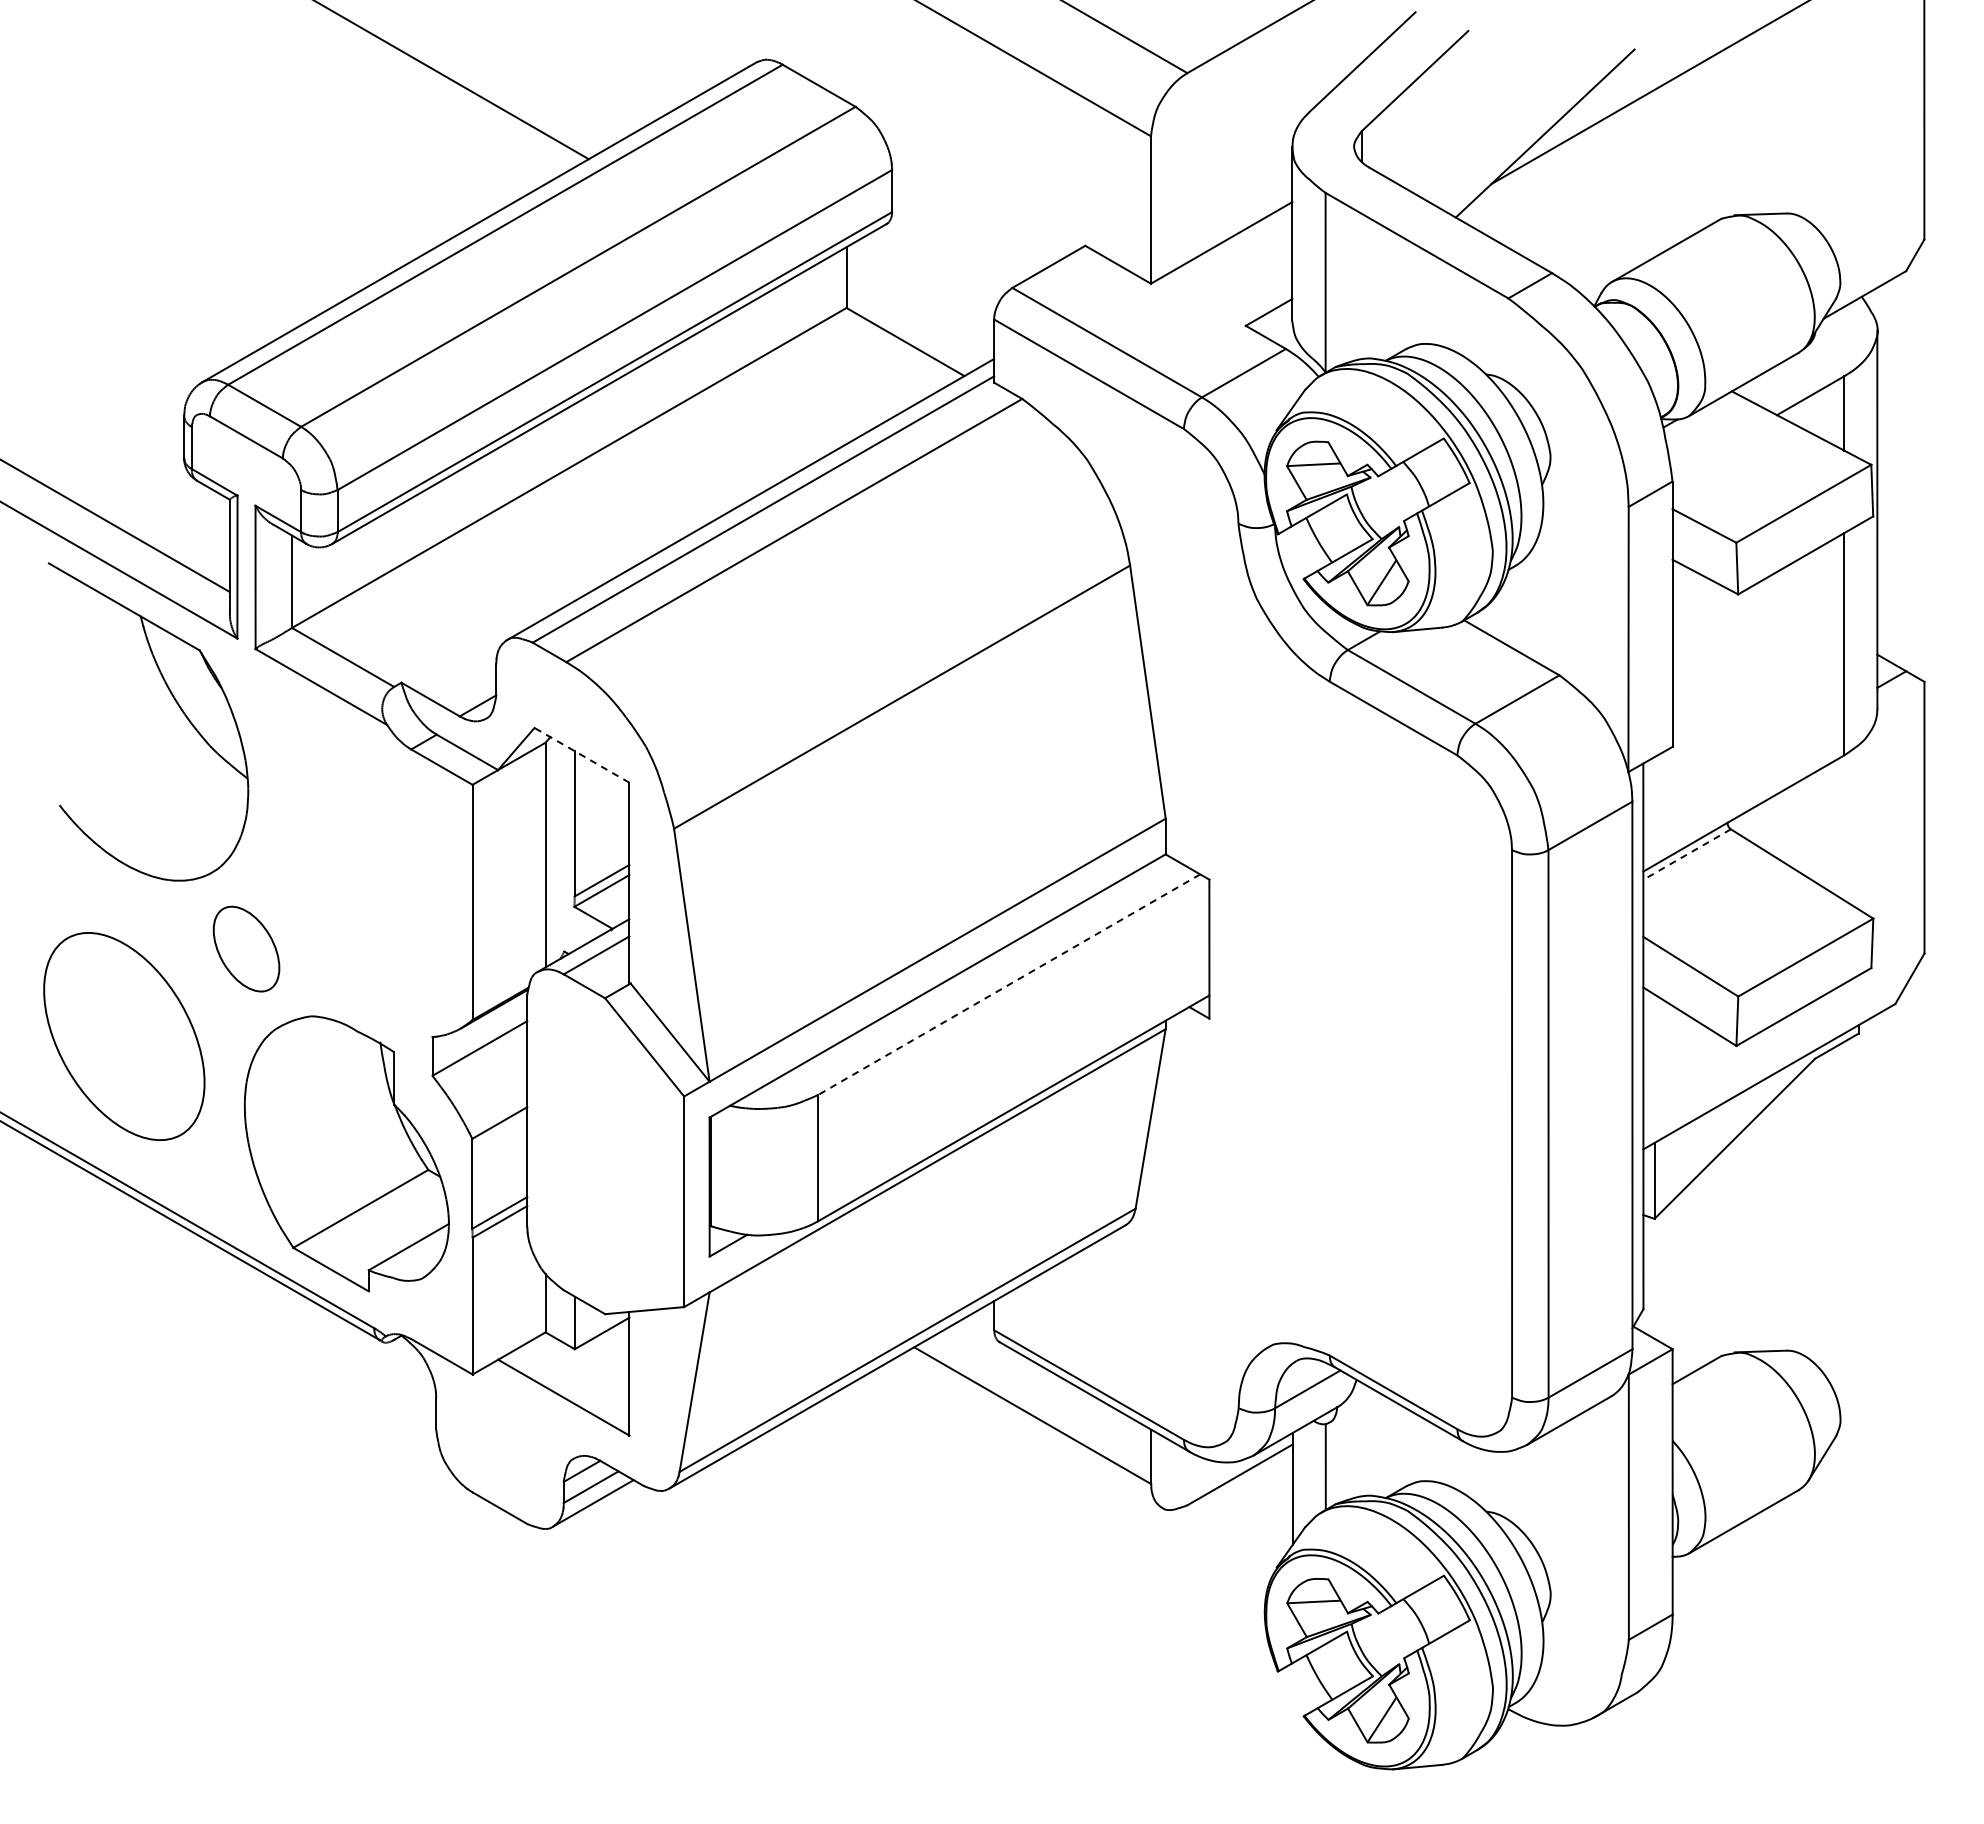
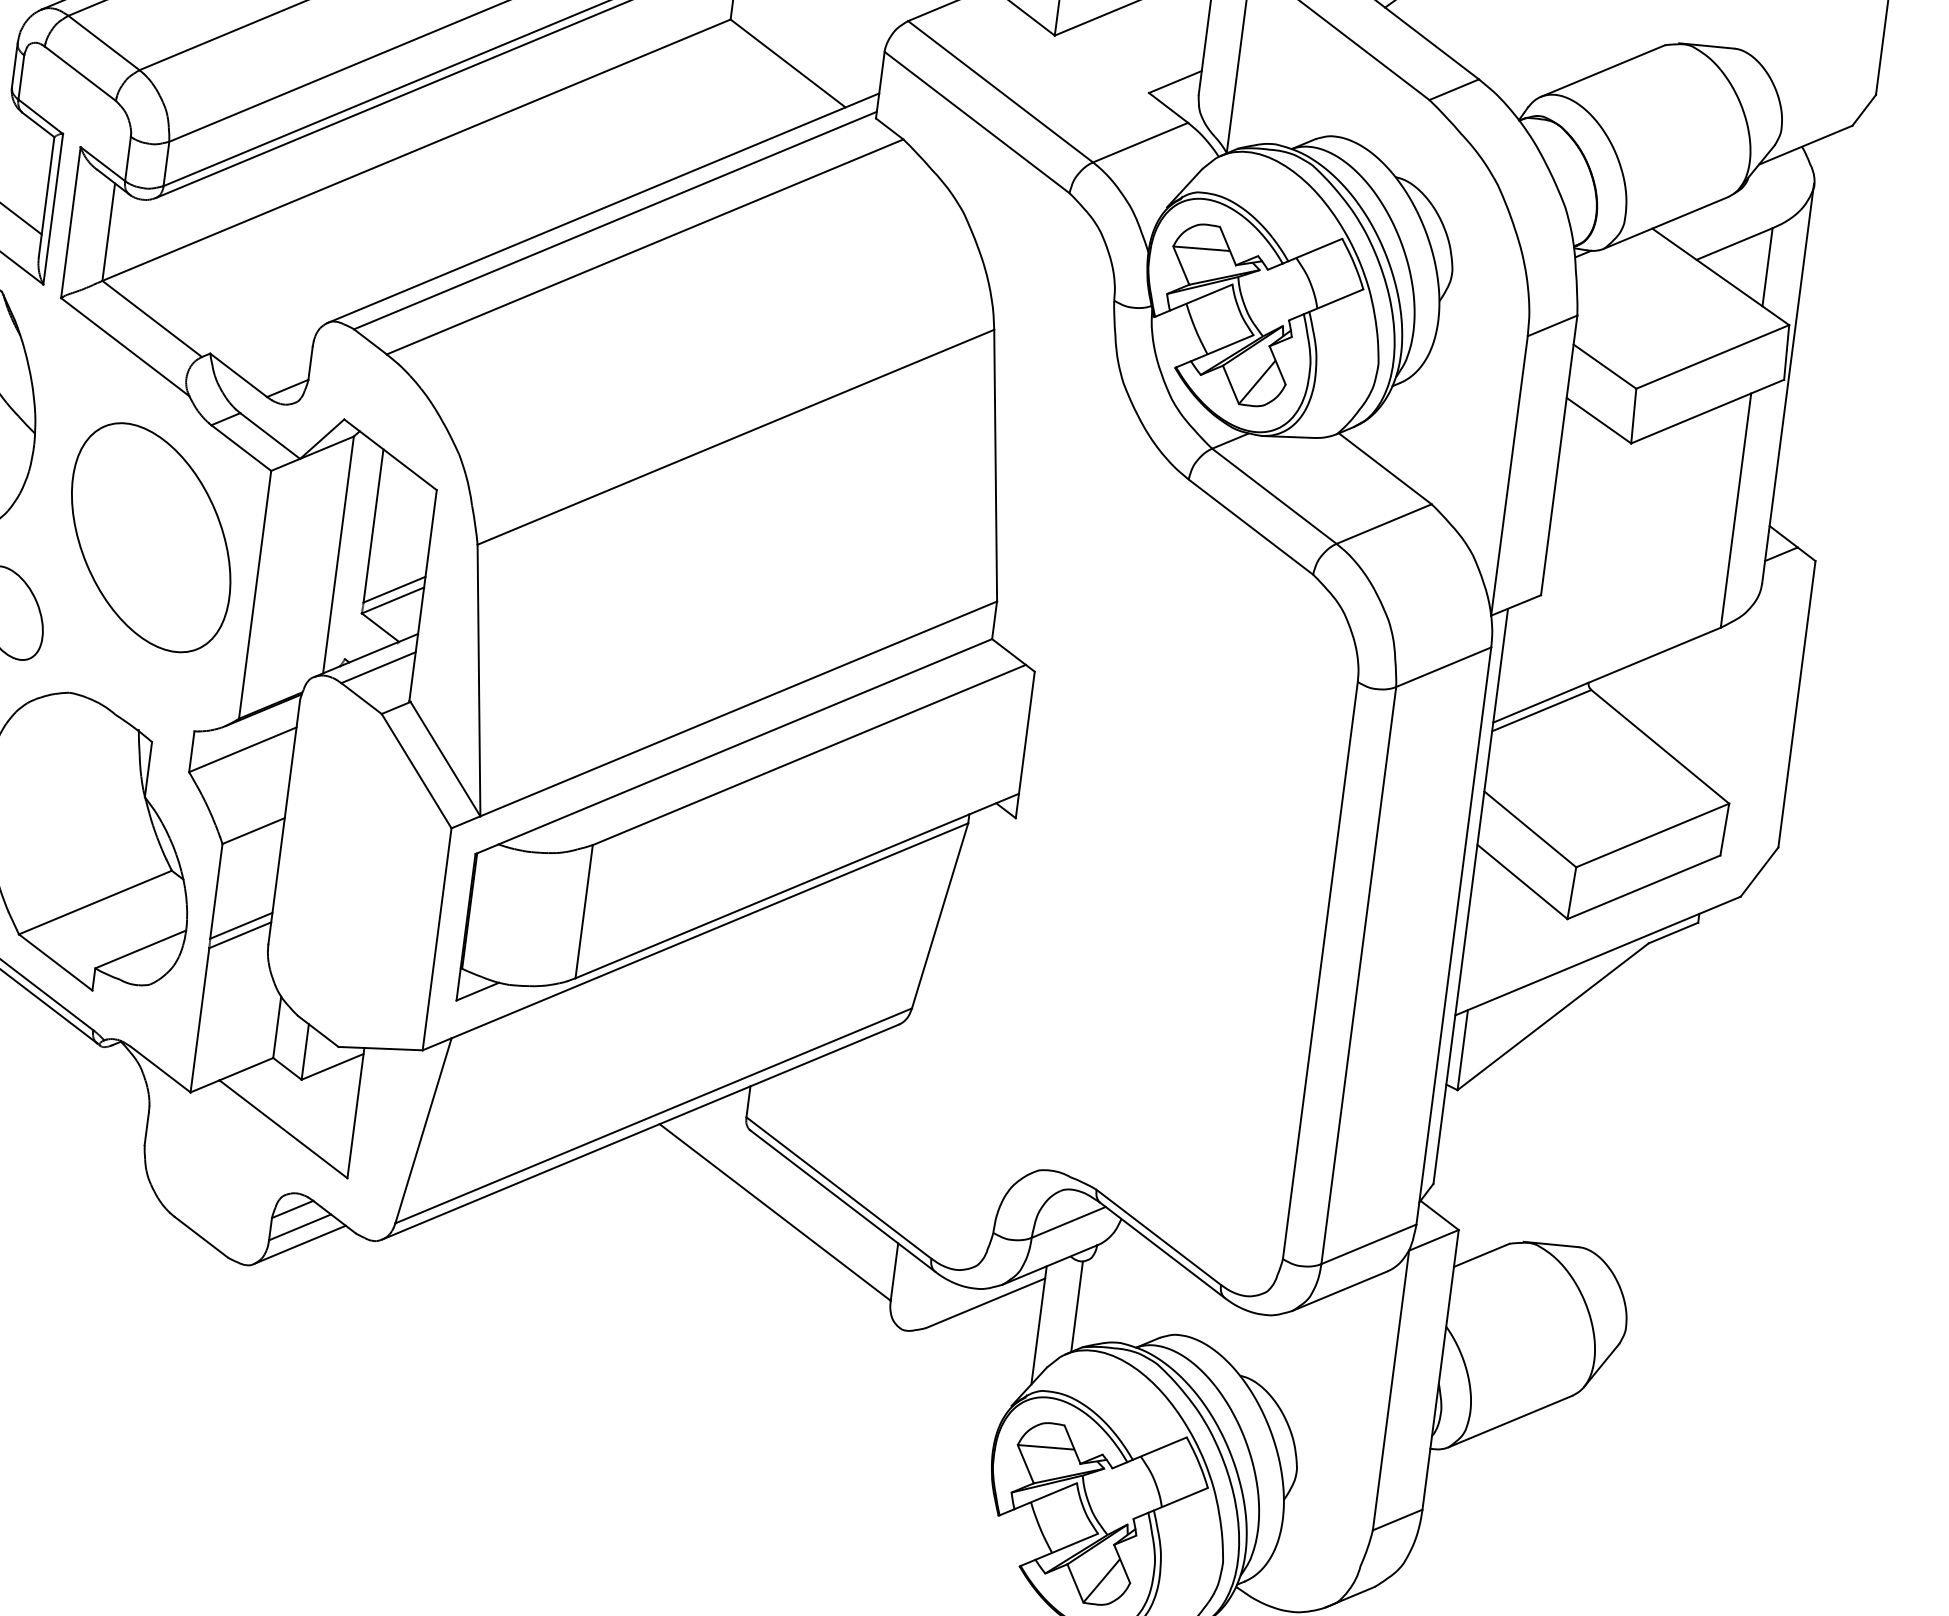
line: (581, 755) -> (390, 454), dashed -> solid
line: (1687, 854) -> (1542, 710), dashed -> solid
part: (368, 861) -> (151, 537), added
line: (1009, 984) -> (809, 754), dashed -> solid

